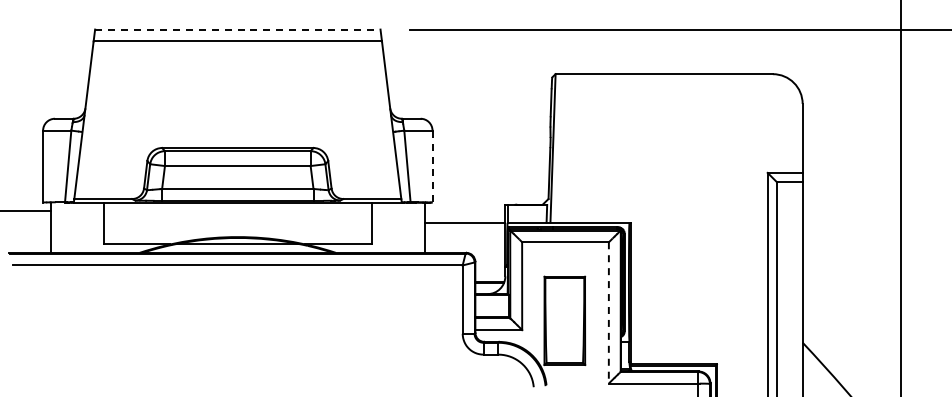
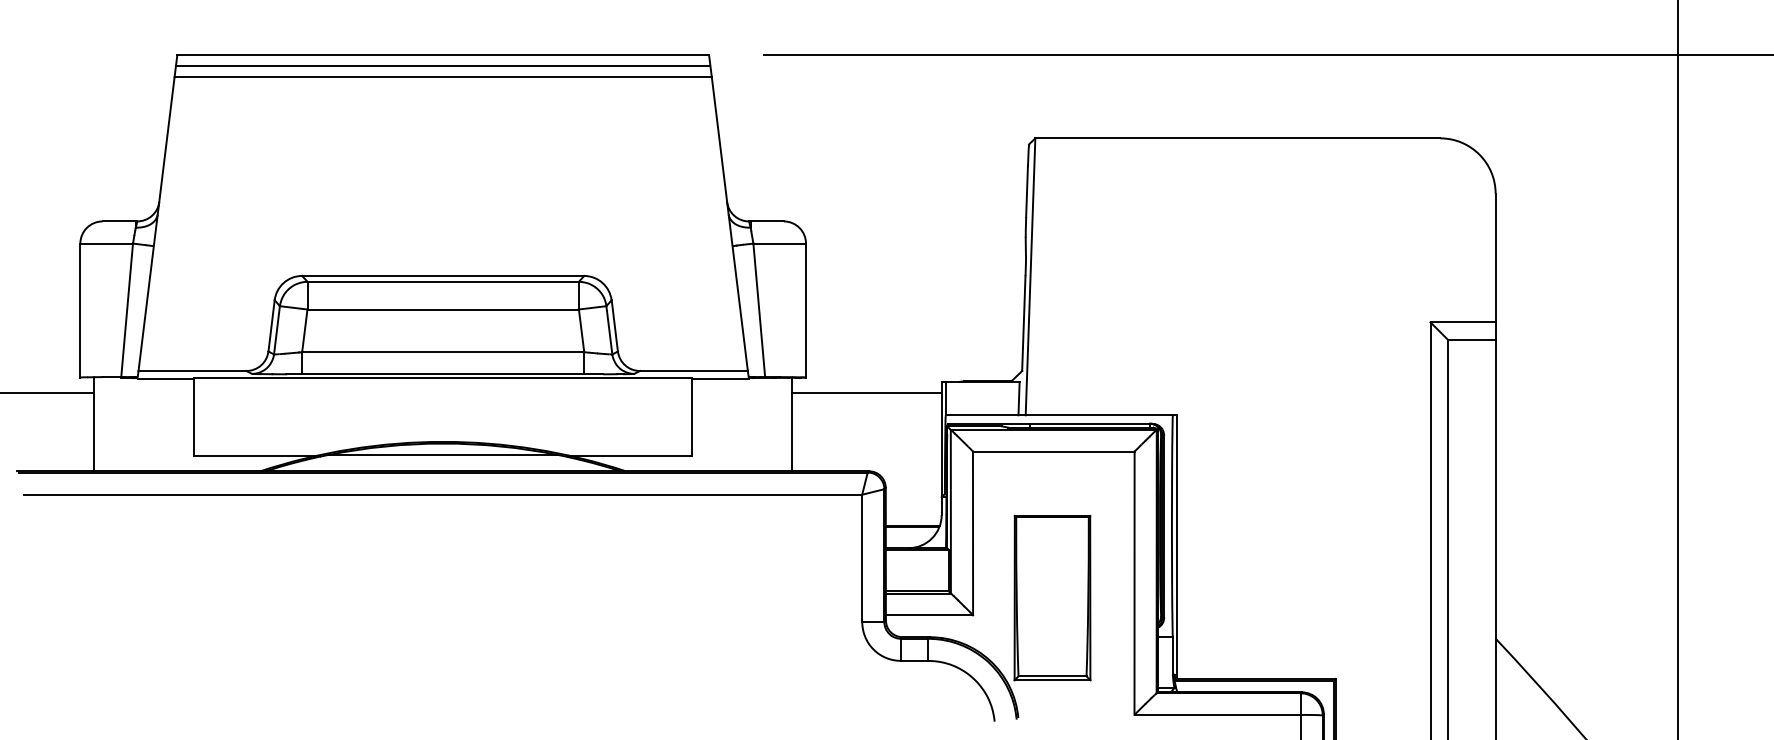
line: (237, 29) -> (442, 55), dashed -> solid
line: (237, 35) -> (442, 66), added
line: (432, 166) -> (805, 310), dashed -> solid
line: (465, 222) -> (867, 392), moved
line: (608, 312) -> (1133, 582), dashed -> solid

